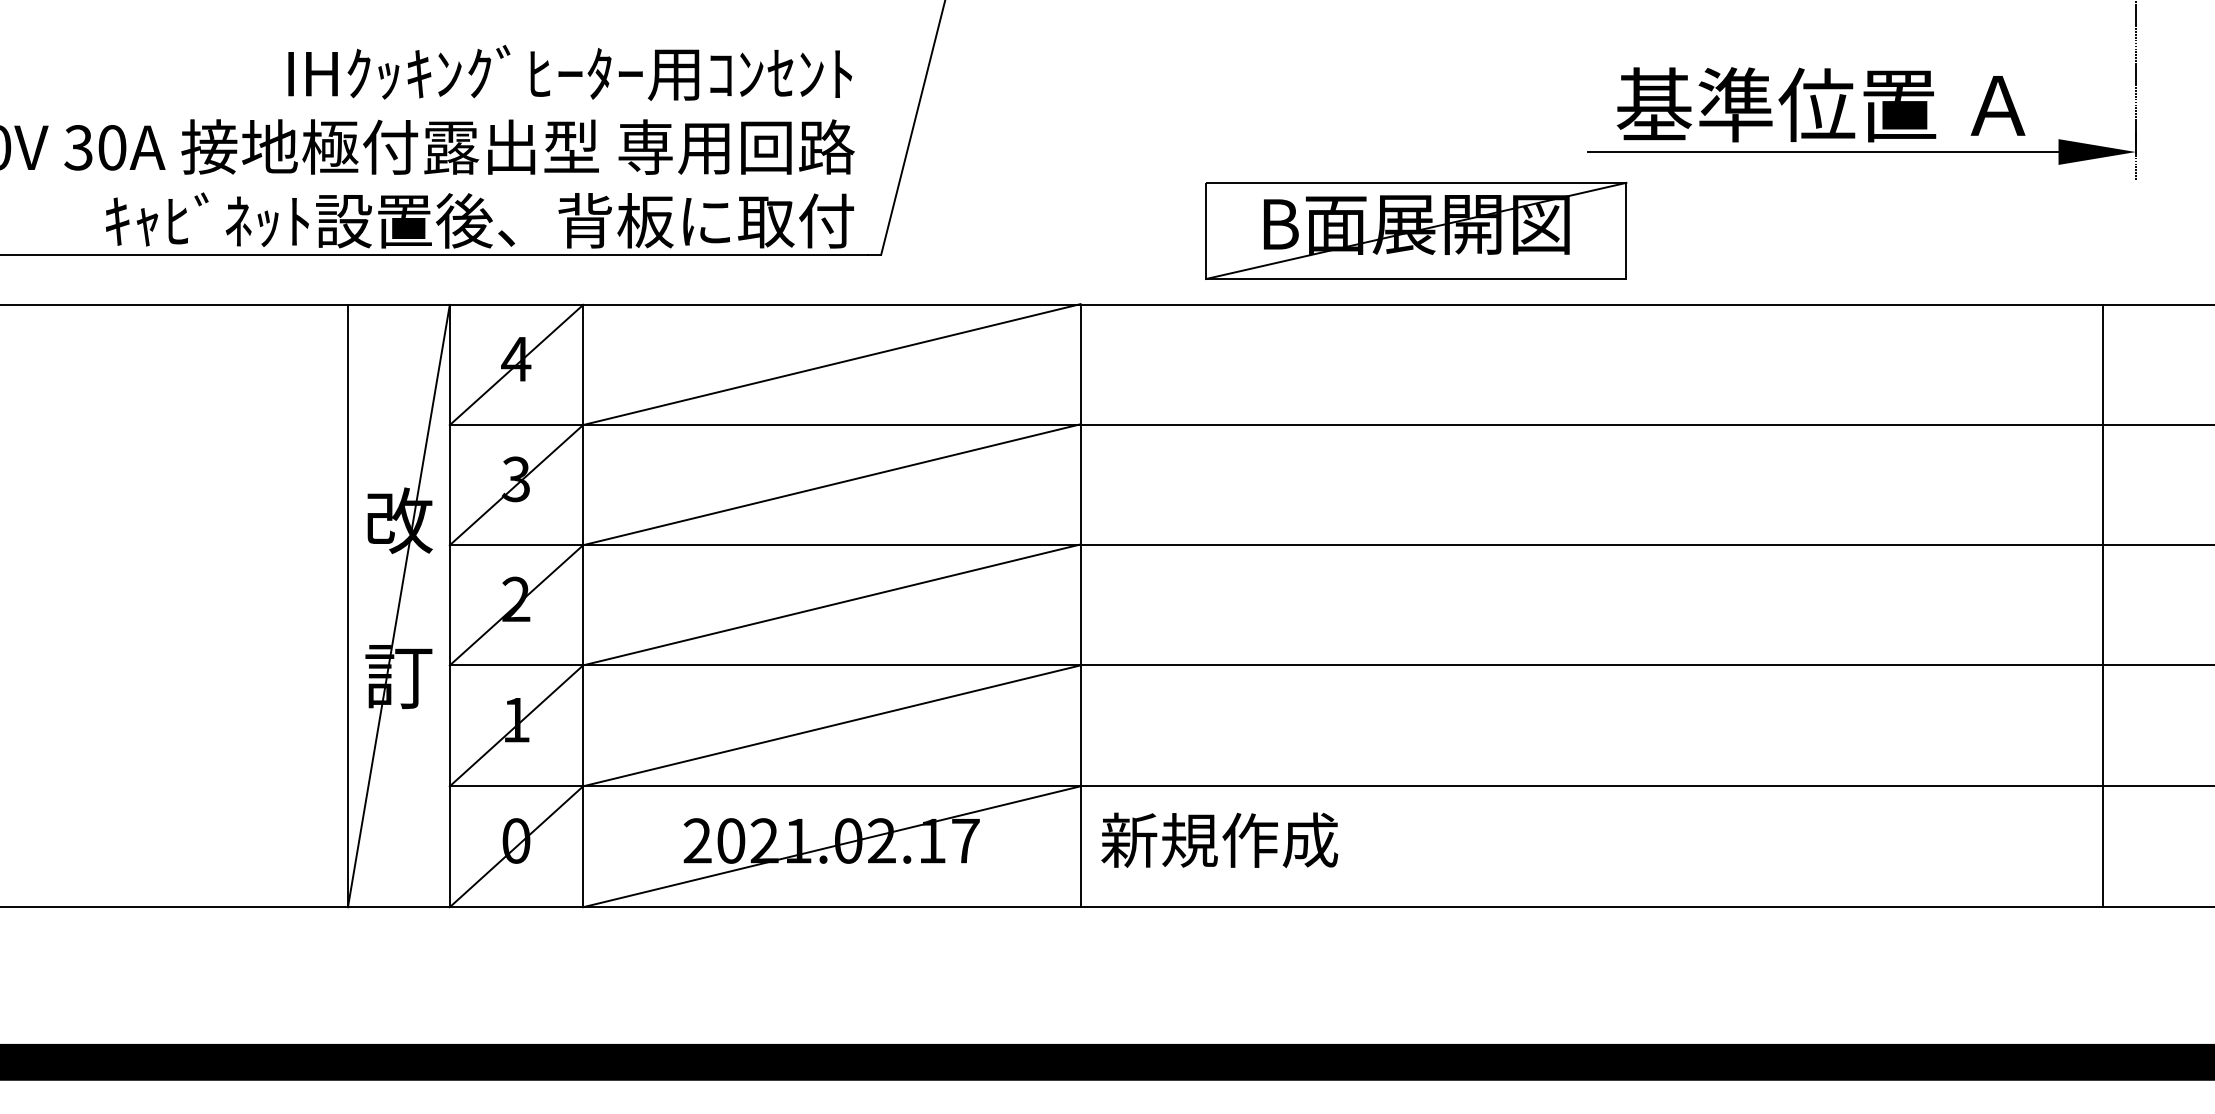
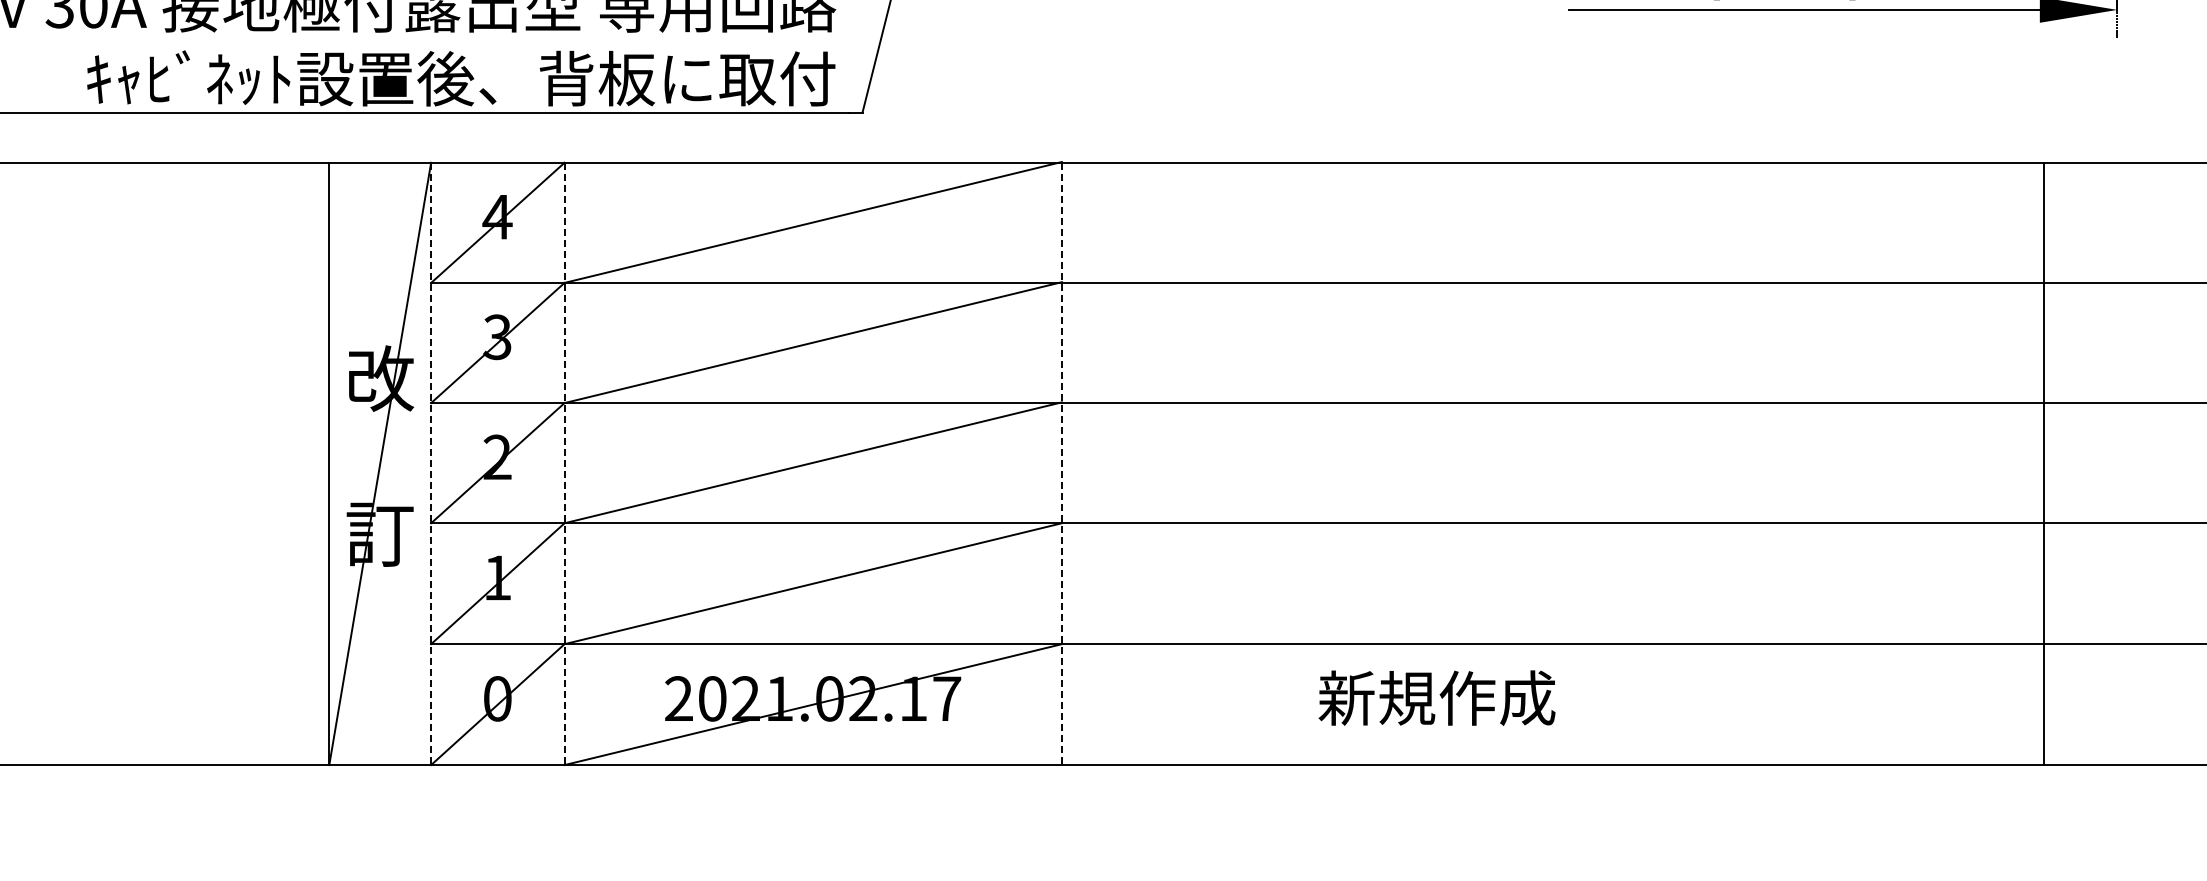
part: (1416, 230) -> (1397, 88), removed
line: (2102, 605) -> (2043, 463), moved
line: (449, 606) -> (430, 464), solid -> dashed
line: (583, 606) -> (564, 464), solid -> dashed
line: (1080, 606) -> (1061, 464), solid -> dashed
text: (1219, 840) -> (1436, 698), moved

